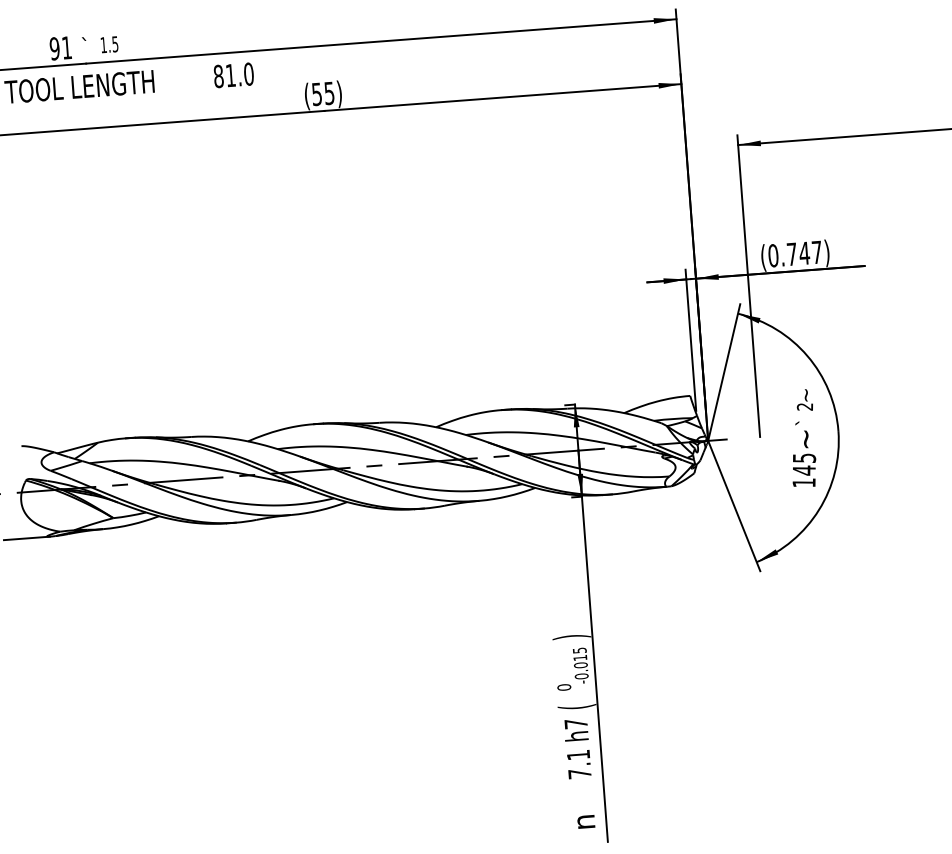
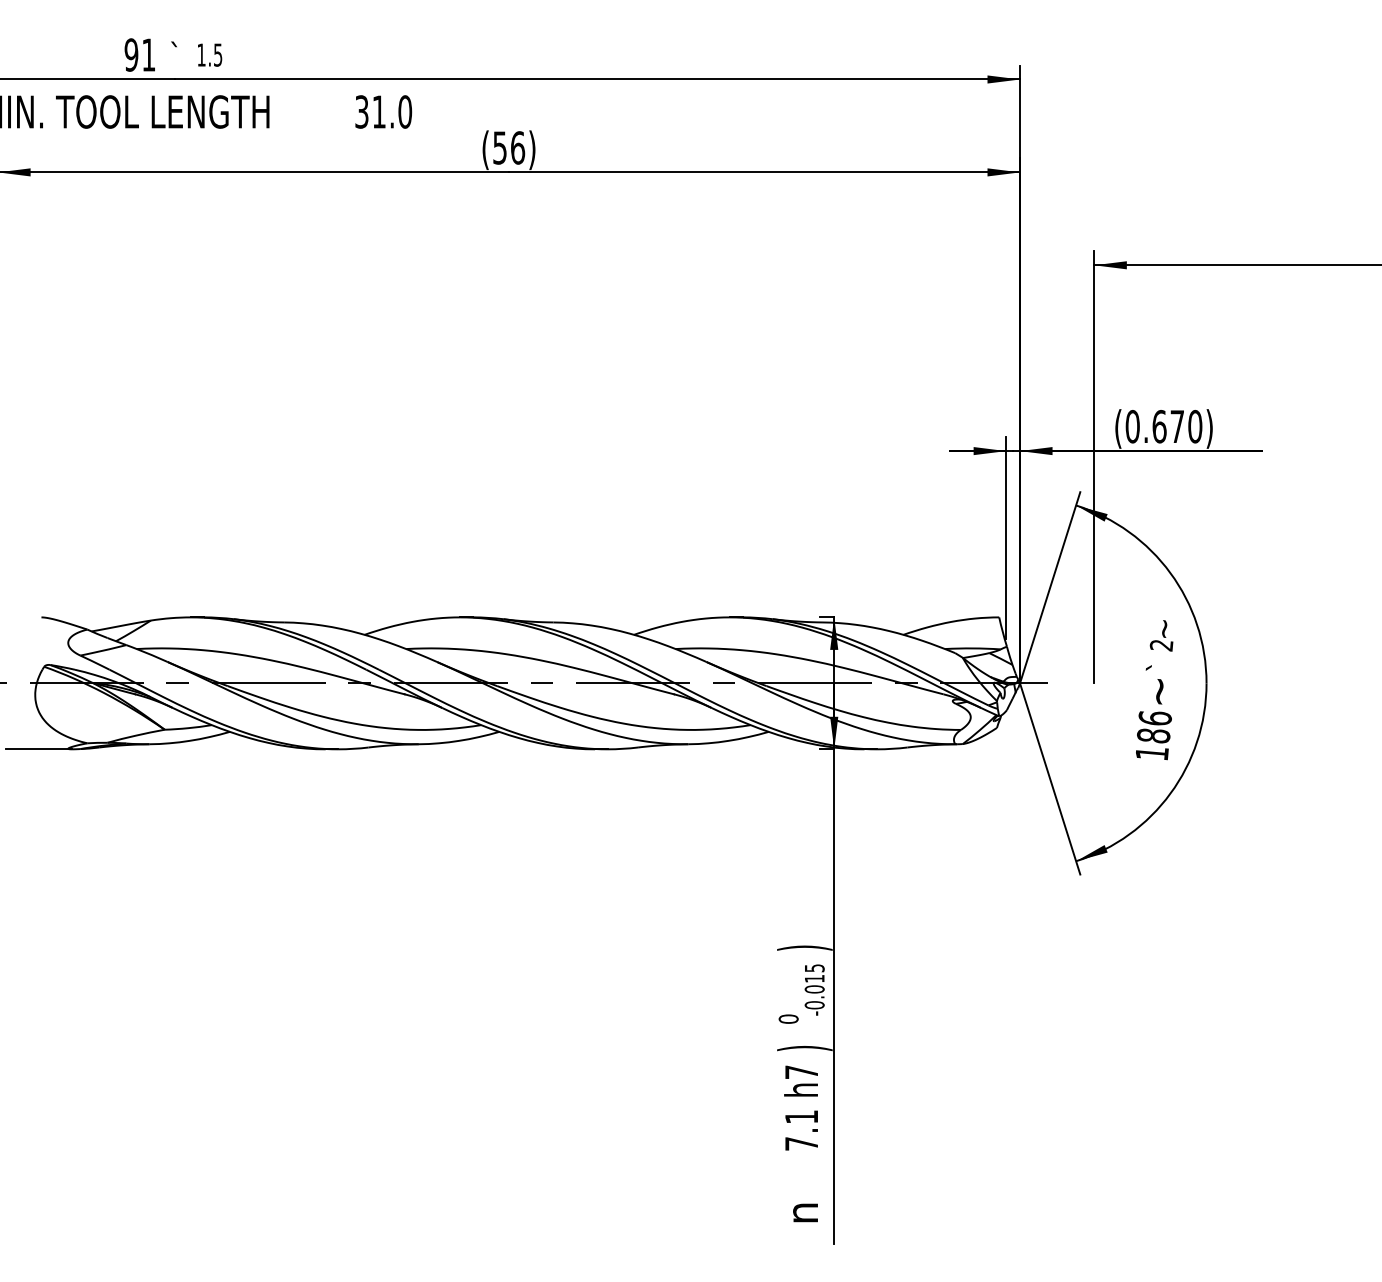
text: (218, 76) -> (361, 111), 81.0 -> 31.0
text: (329, 93) -> (518, 147), (55) -> (56)
text: (804, 253) -> (1177, 426), (0.747) -> (0.670)
text: (804, 464) -> (1154, 727), 145 -> 186
text: (576, 707) -> (804, 1048), ( -> )

